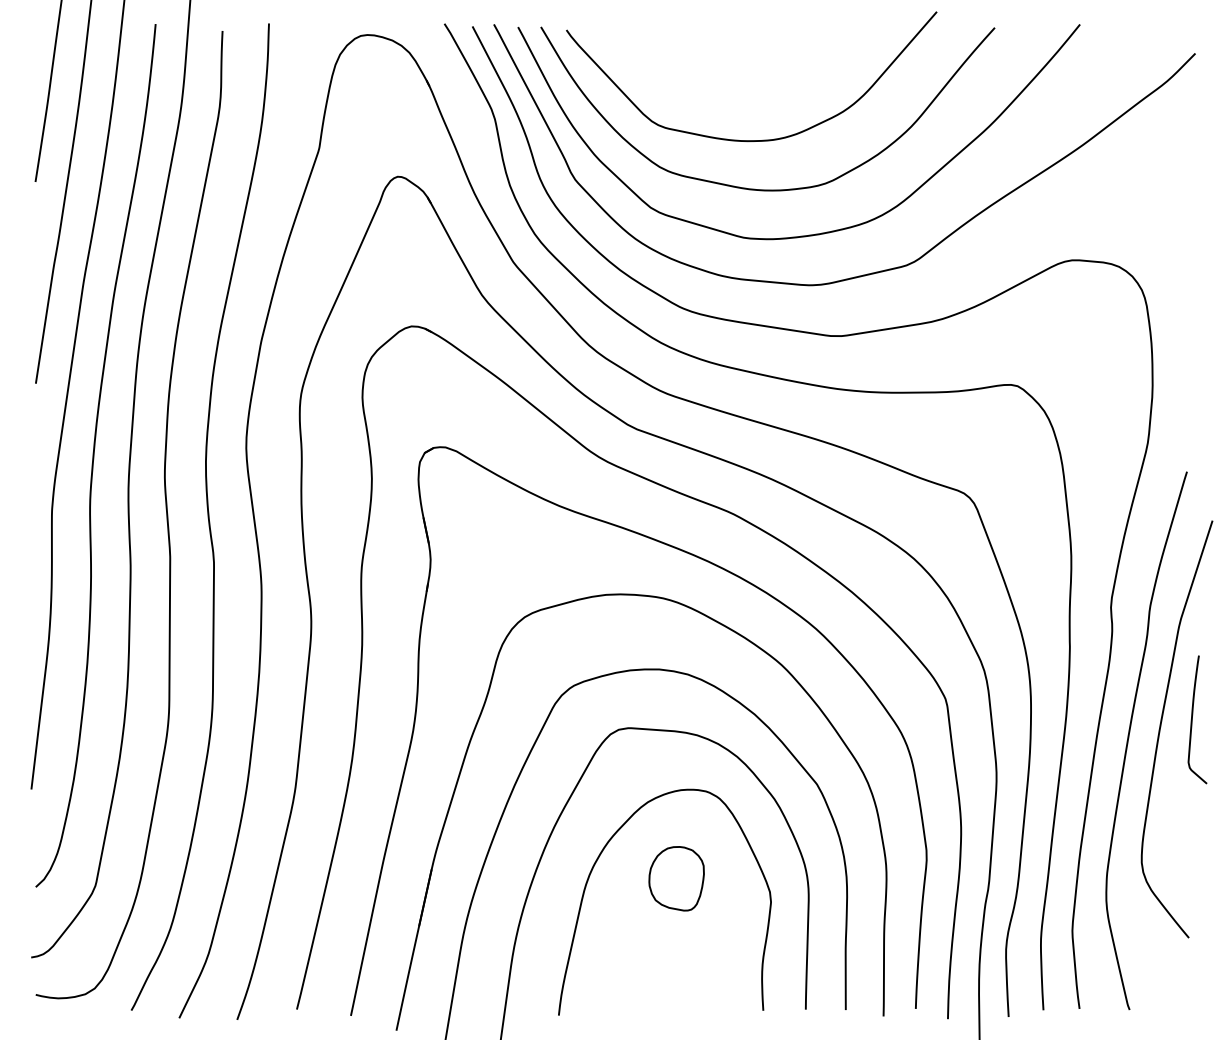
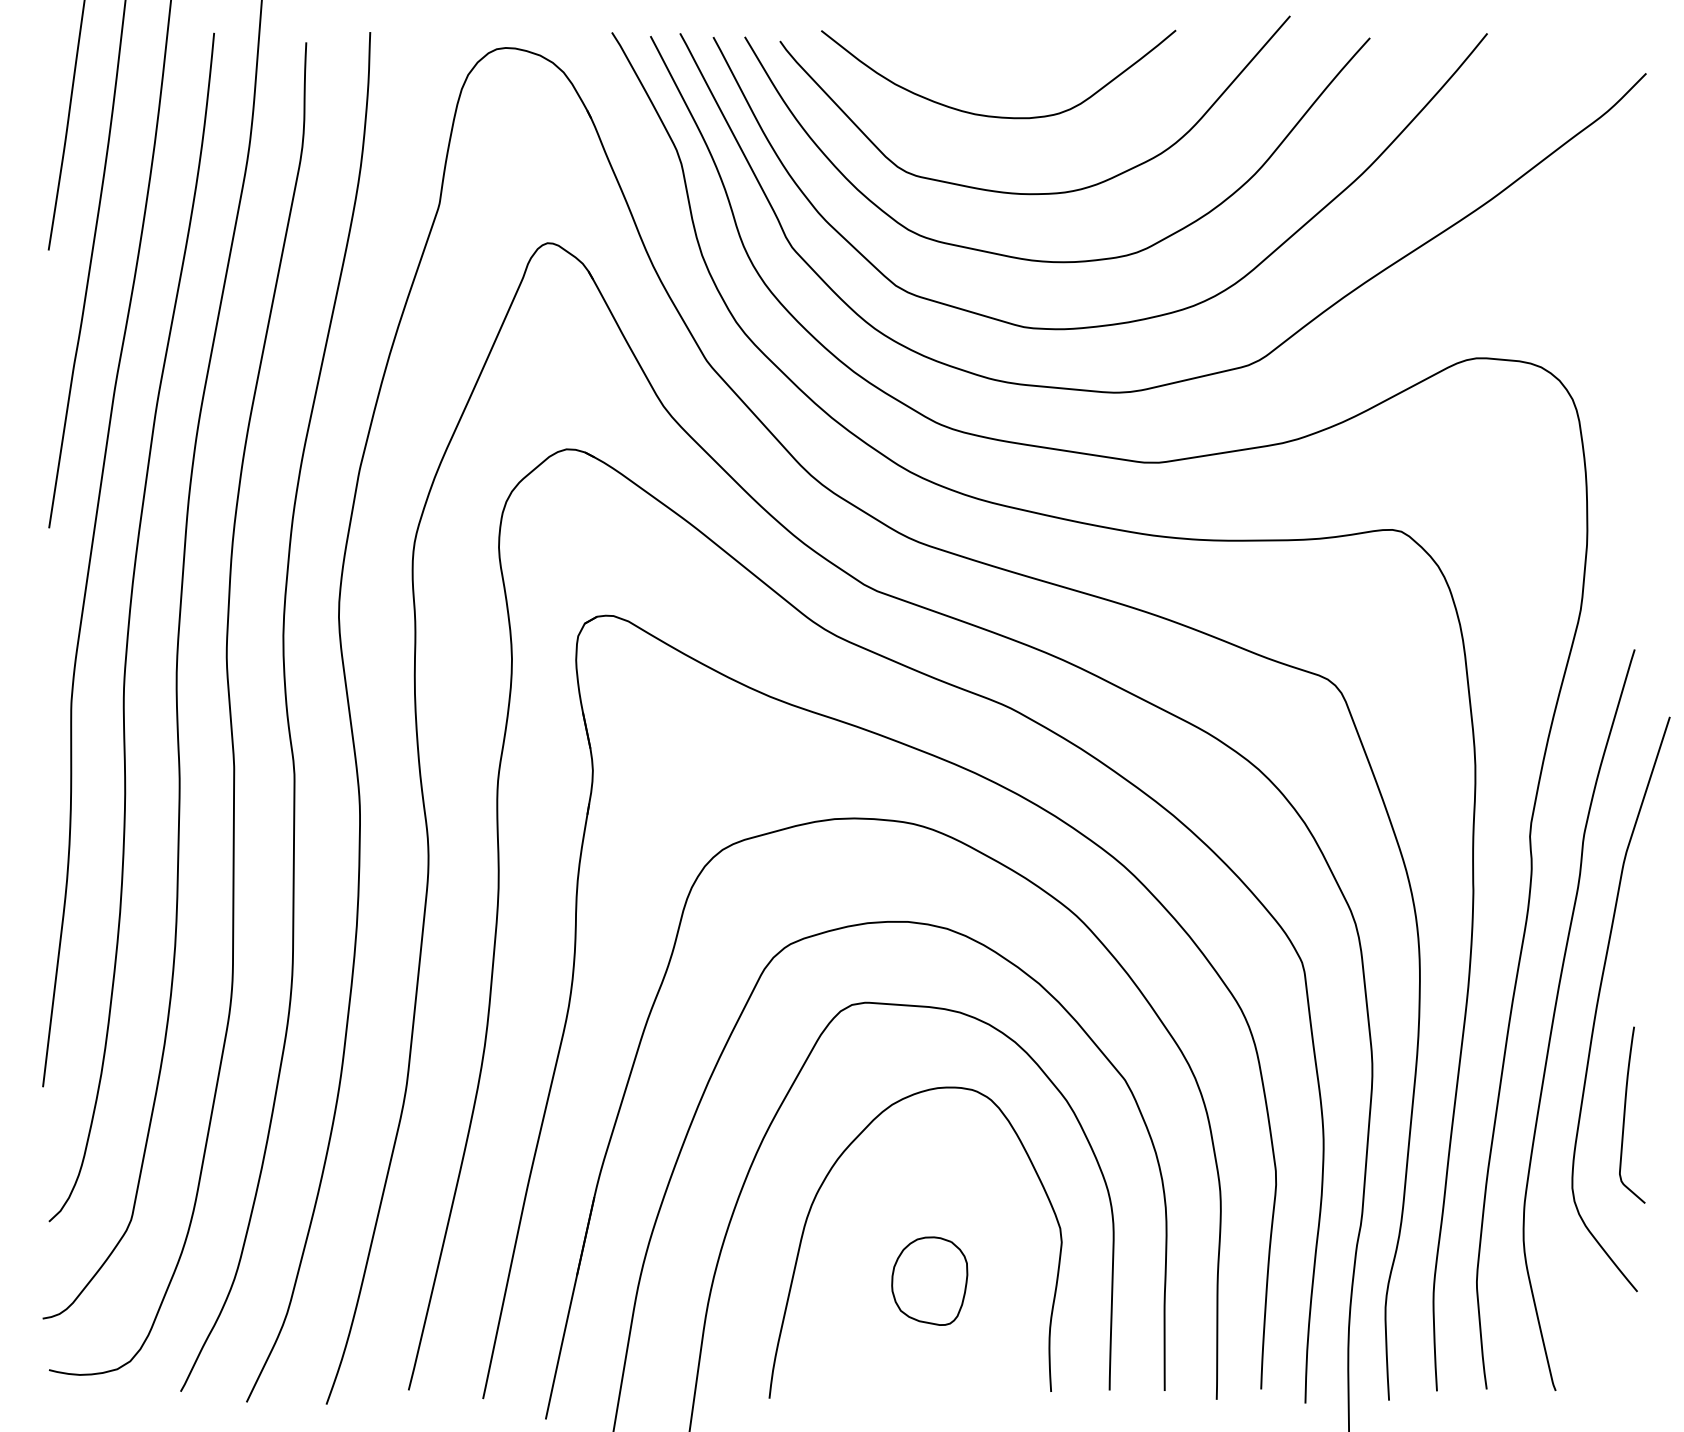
curve: (720, 84) -> (992, 115), added
curve: (1192, 719) -> (1625, 1114), moved
part: (676, 878) -> (929, 1280), moved

